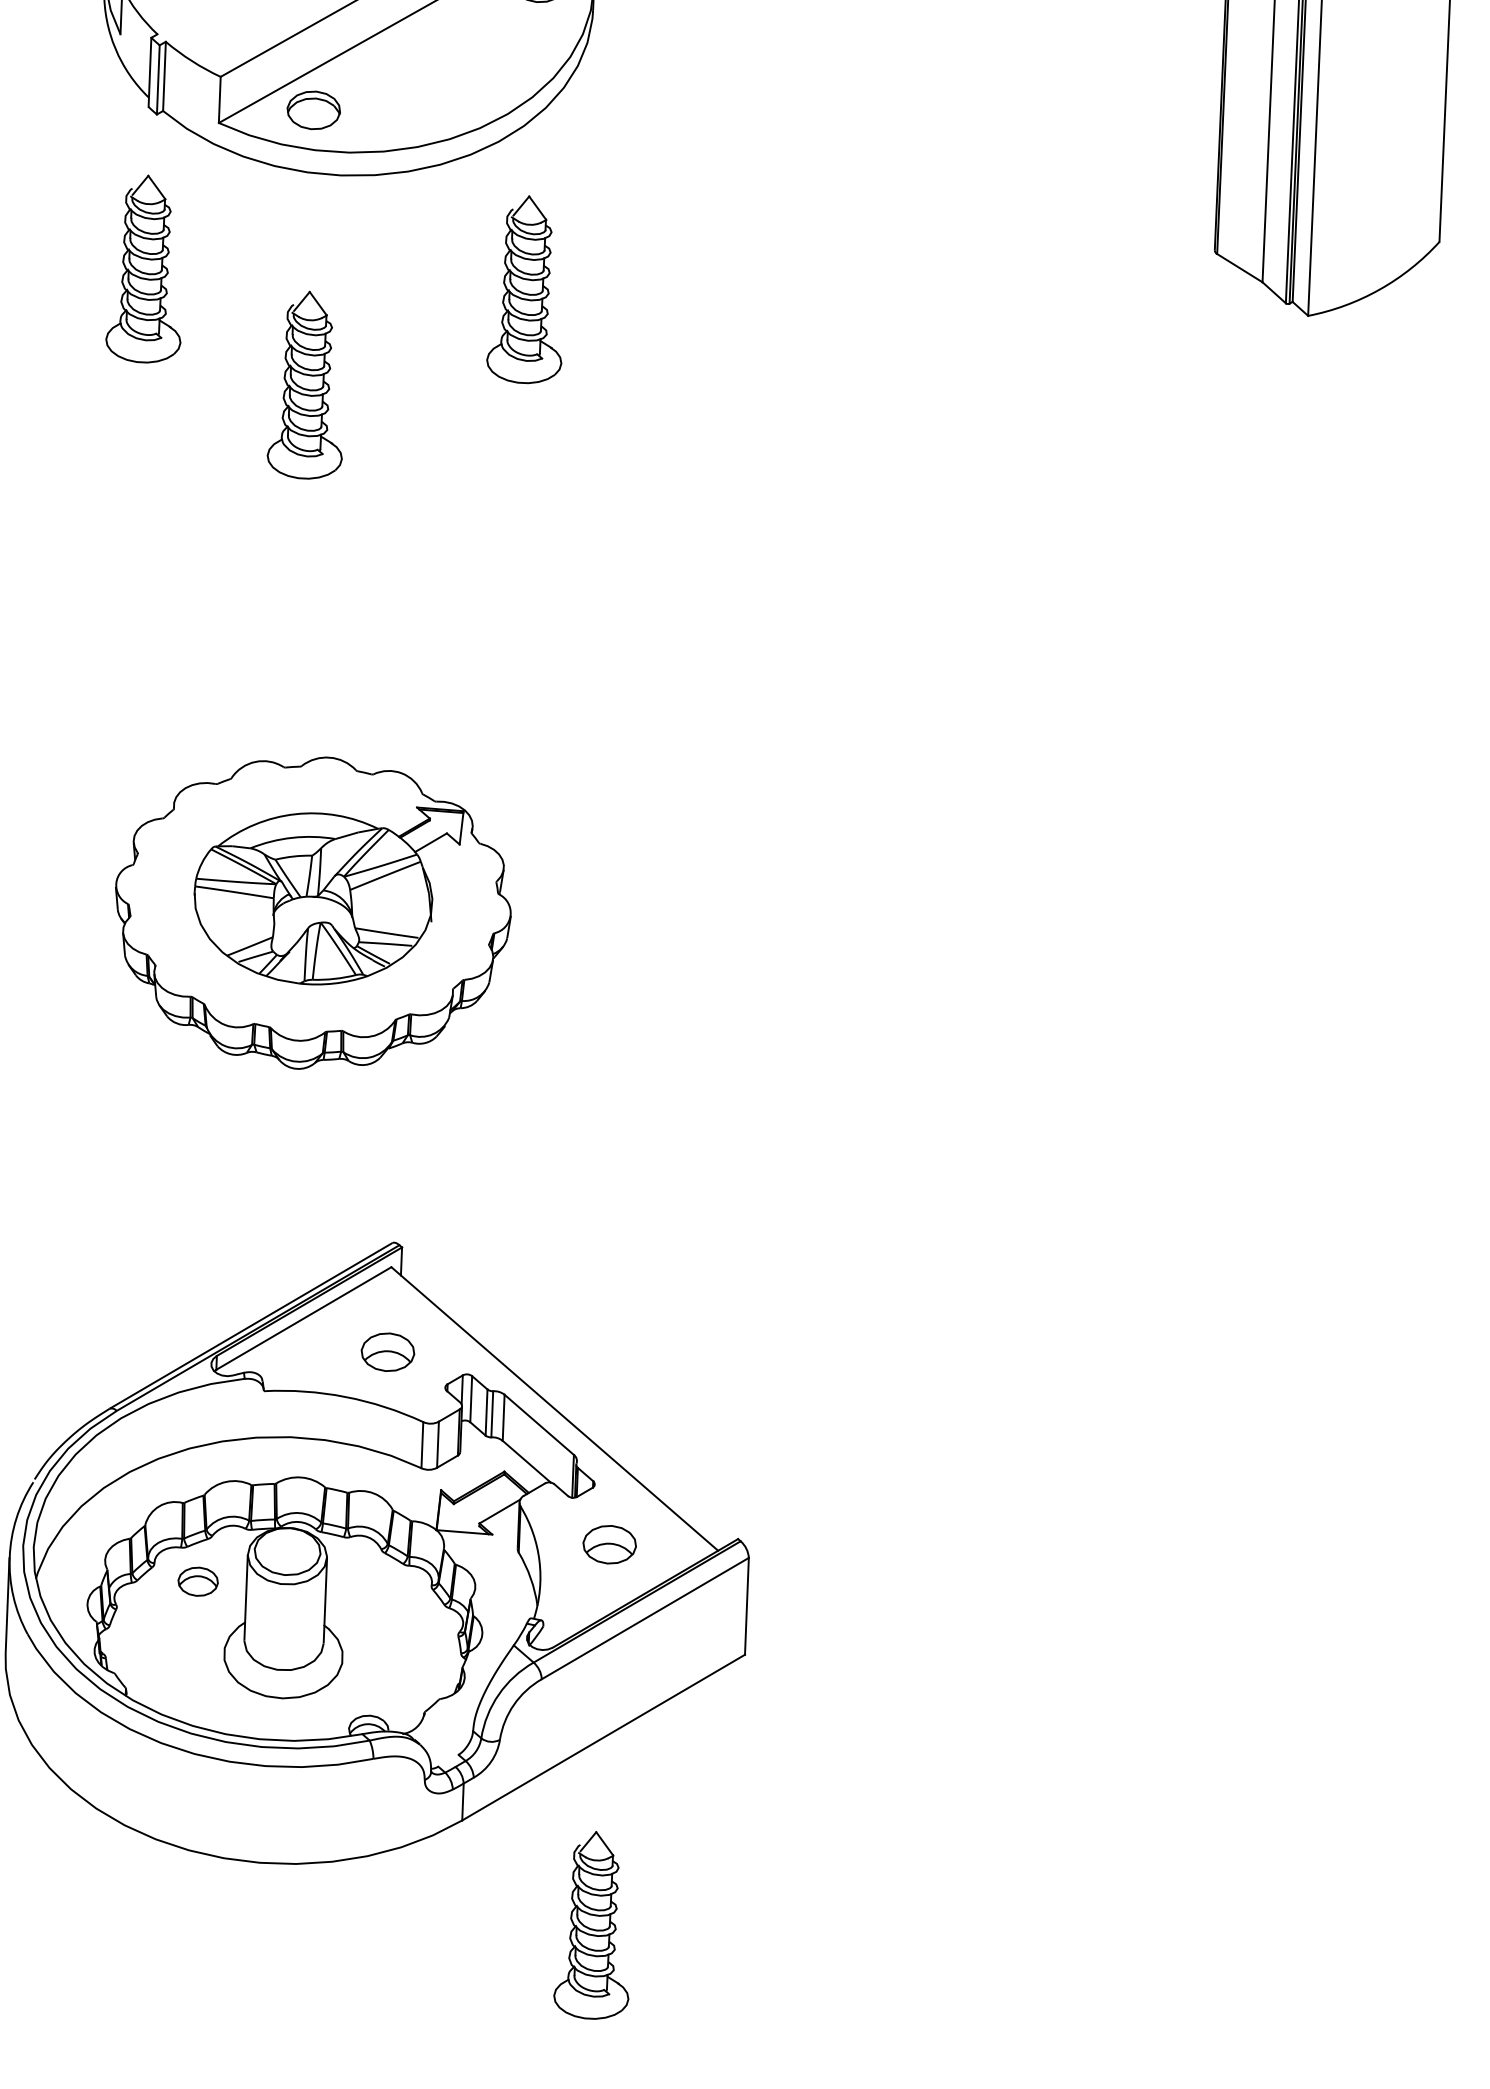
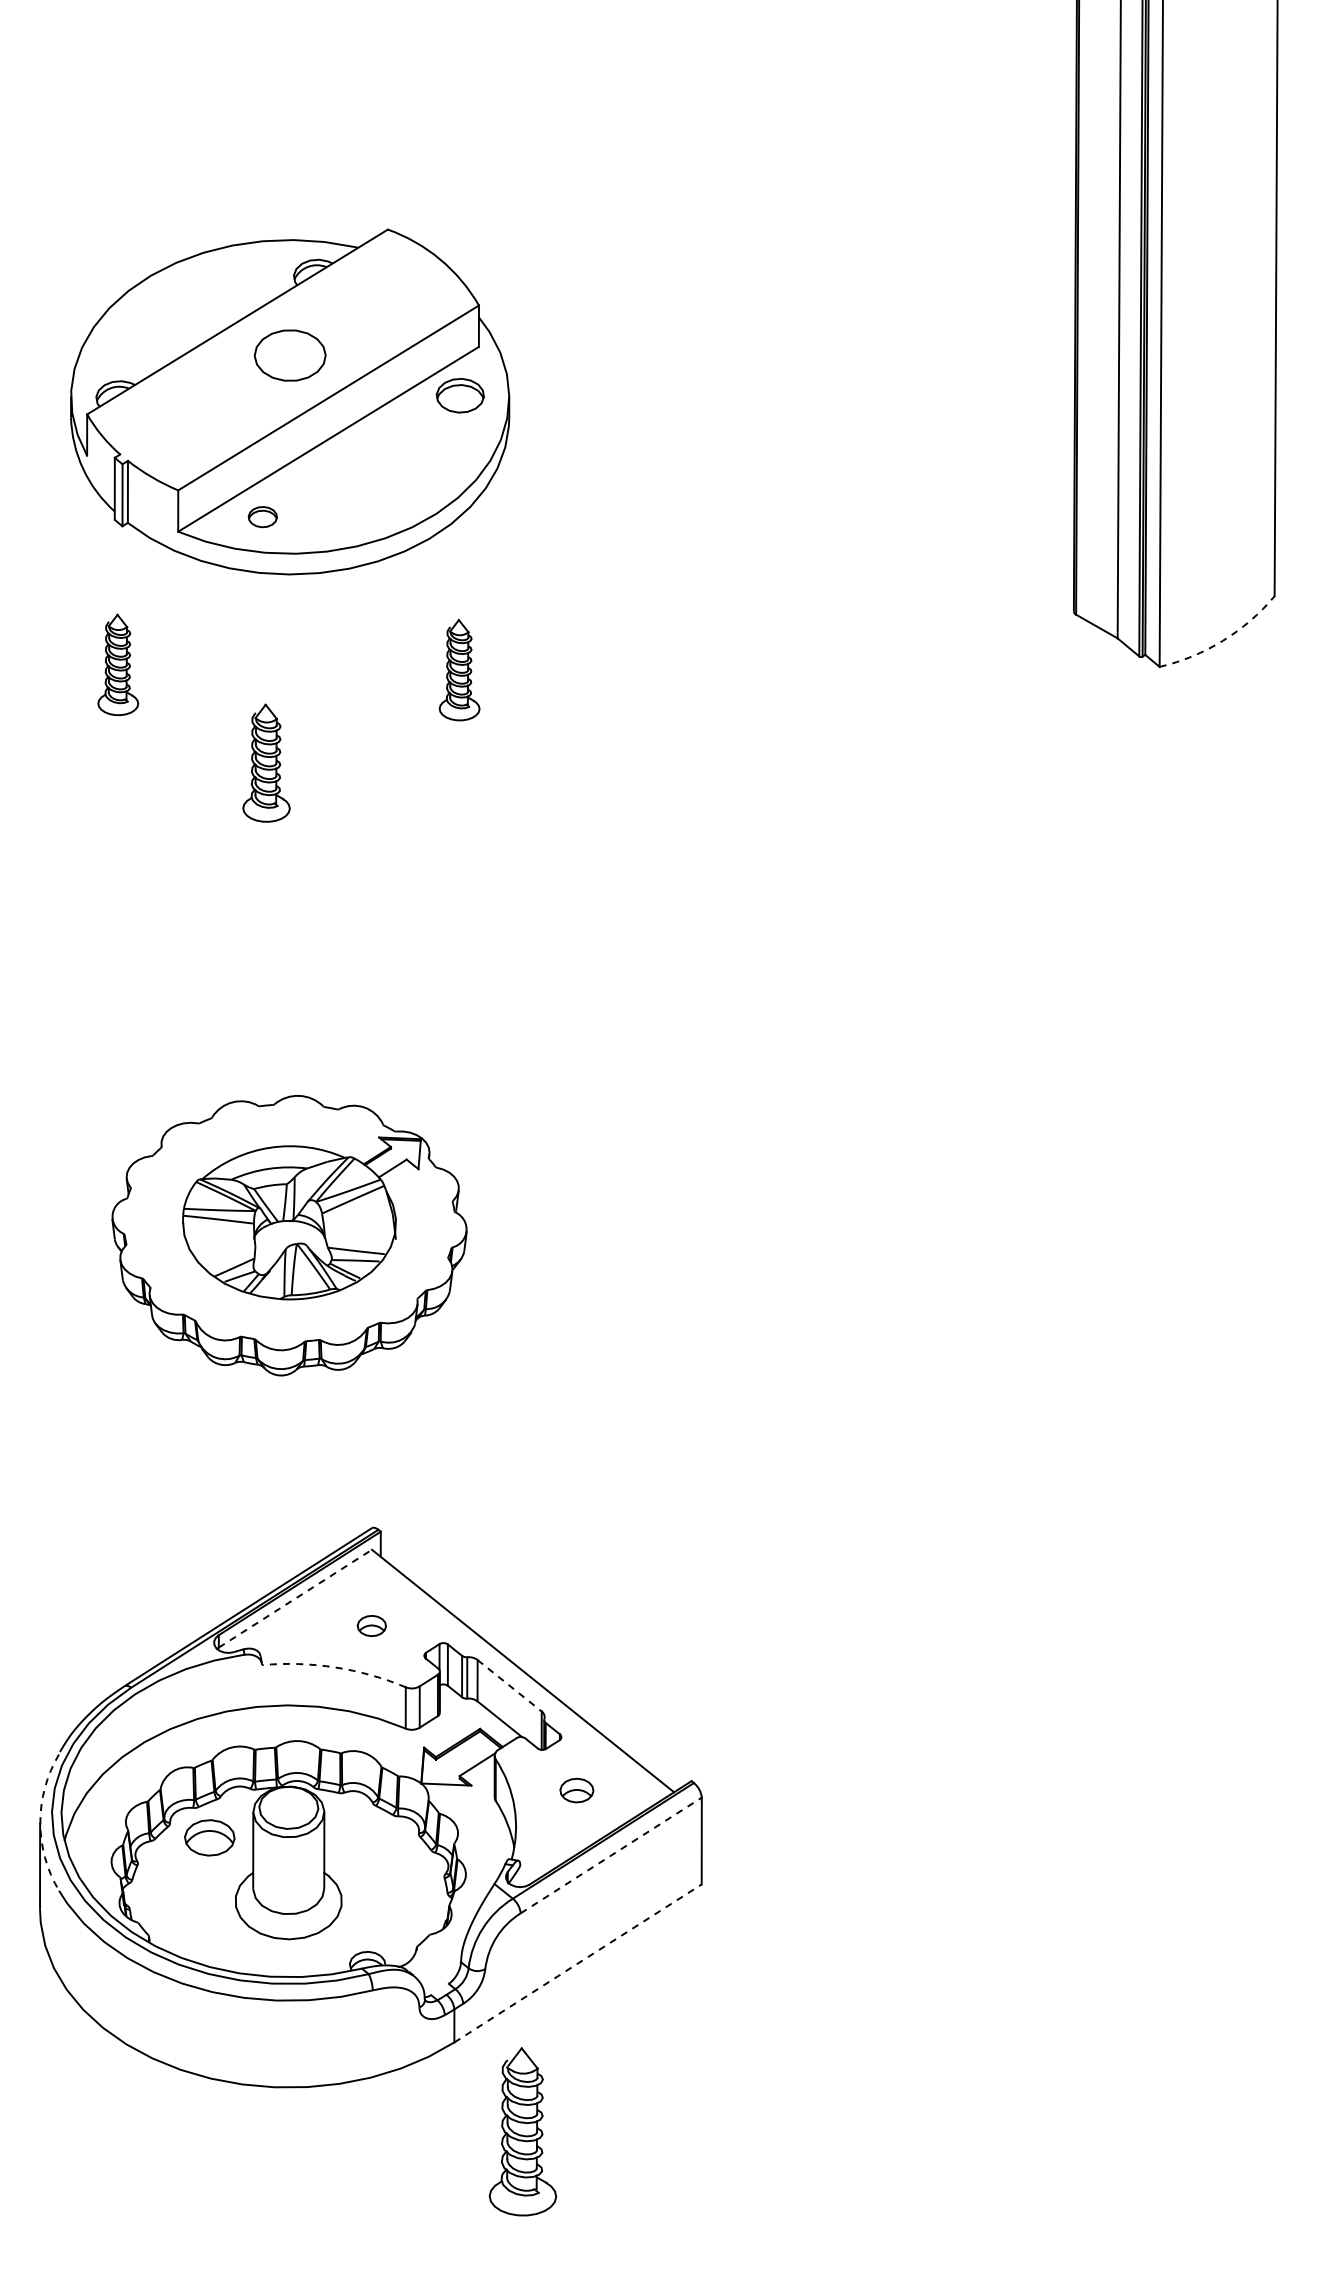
part: (313, 109) -> (262, 516), size x0.6
part: (146, 268) -> (118, 664), size x0.6
part: (526, 288) -> (459, 669), size x0.6
arc: (1379, 289) -> (1222, 640), solid -> dashed
part: (307, 384) -> (266, 762), size x0.7
line: (304, 1318) -> (295, 1598), solid -> dashed
part: (387, 1351) -> (371, 1625), size x0.6
arc: (345, 1397) -> (335, 1667), solid -> dashed
line: (540, 1425) -> (510, 1686), solid -> dashed
part: (609, 1544) -> (576, 1790), size x0.7
arc: (9, 1557) -> (40, 1822), solid -> dashed
part: (197, 1581) -> (209, 1837), size x1.4
line: (645, 1618) -> (611, 1855), solid -> dashed
line: (604, 1737) -> (578, 1963), solid -> dashed
part: (593, 1925) -> (522, 2131), moved

